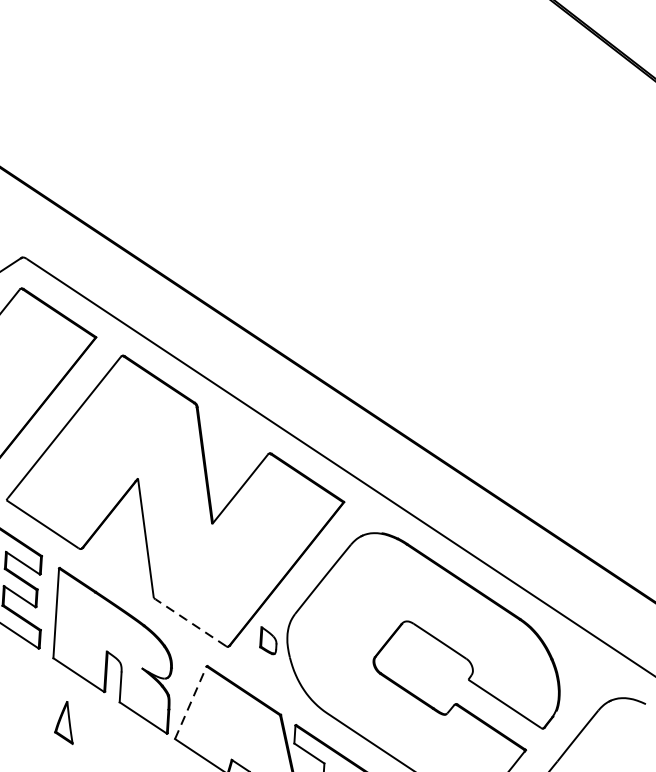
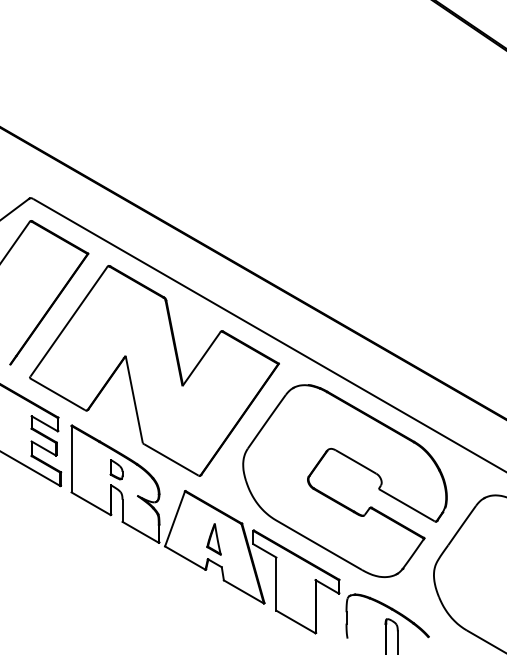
line: (189, 622) -> (170, 459), dashed -> solid
part: (268, 640) -> (116, 469), moved
line: (191, 702) -> (175, 518), dashed -> solid
part: (64, 722) -> (213, 539), moved

